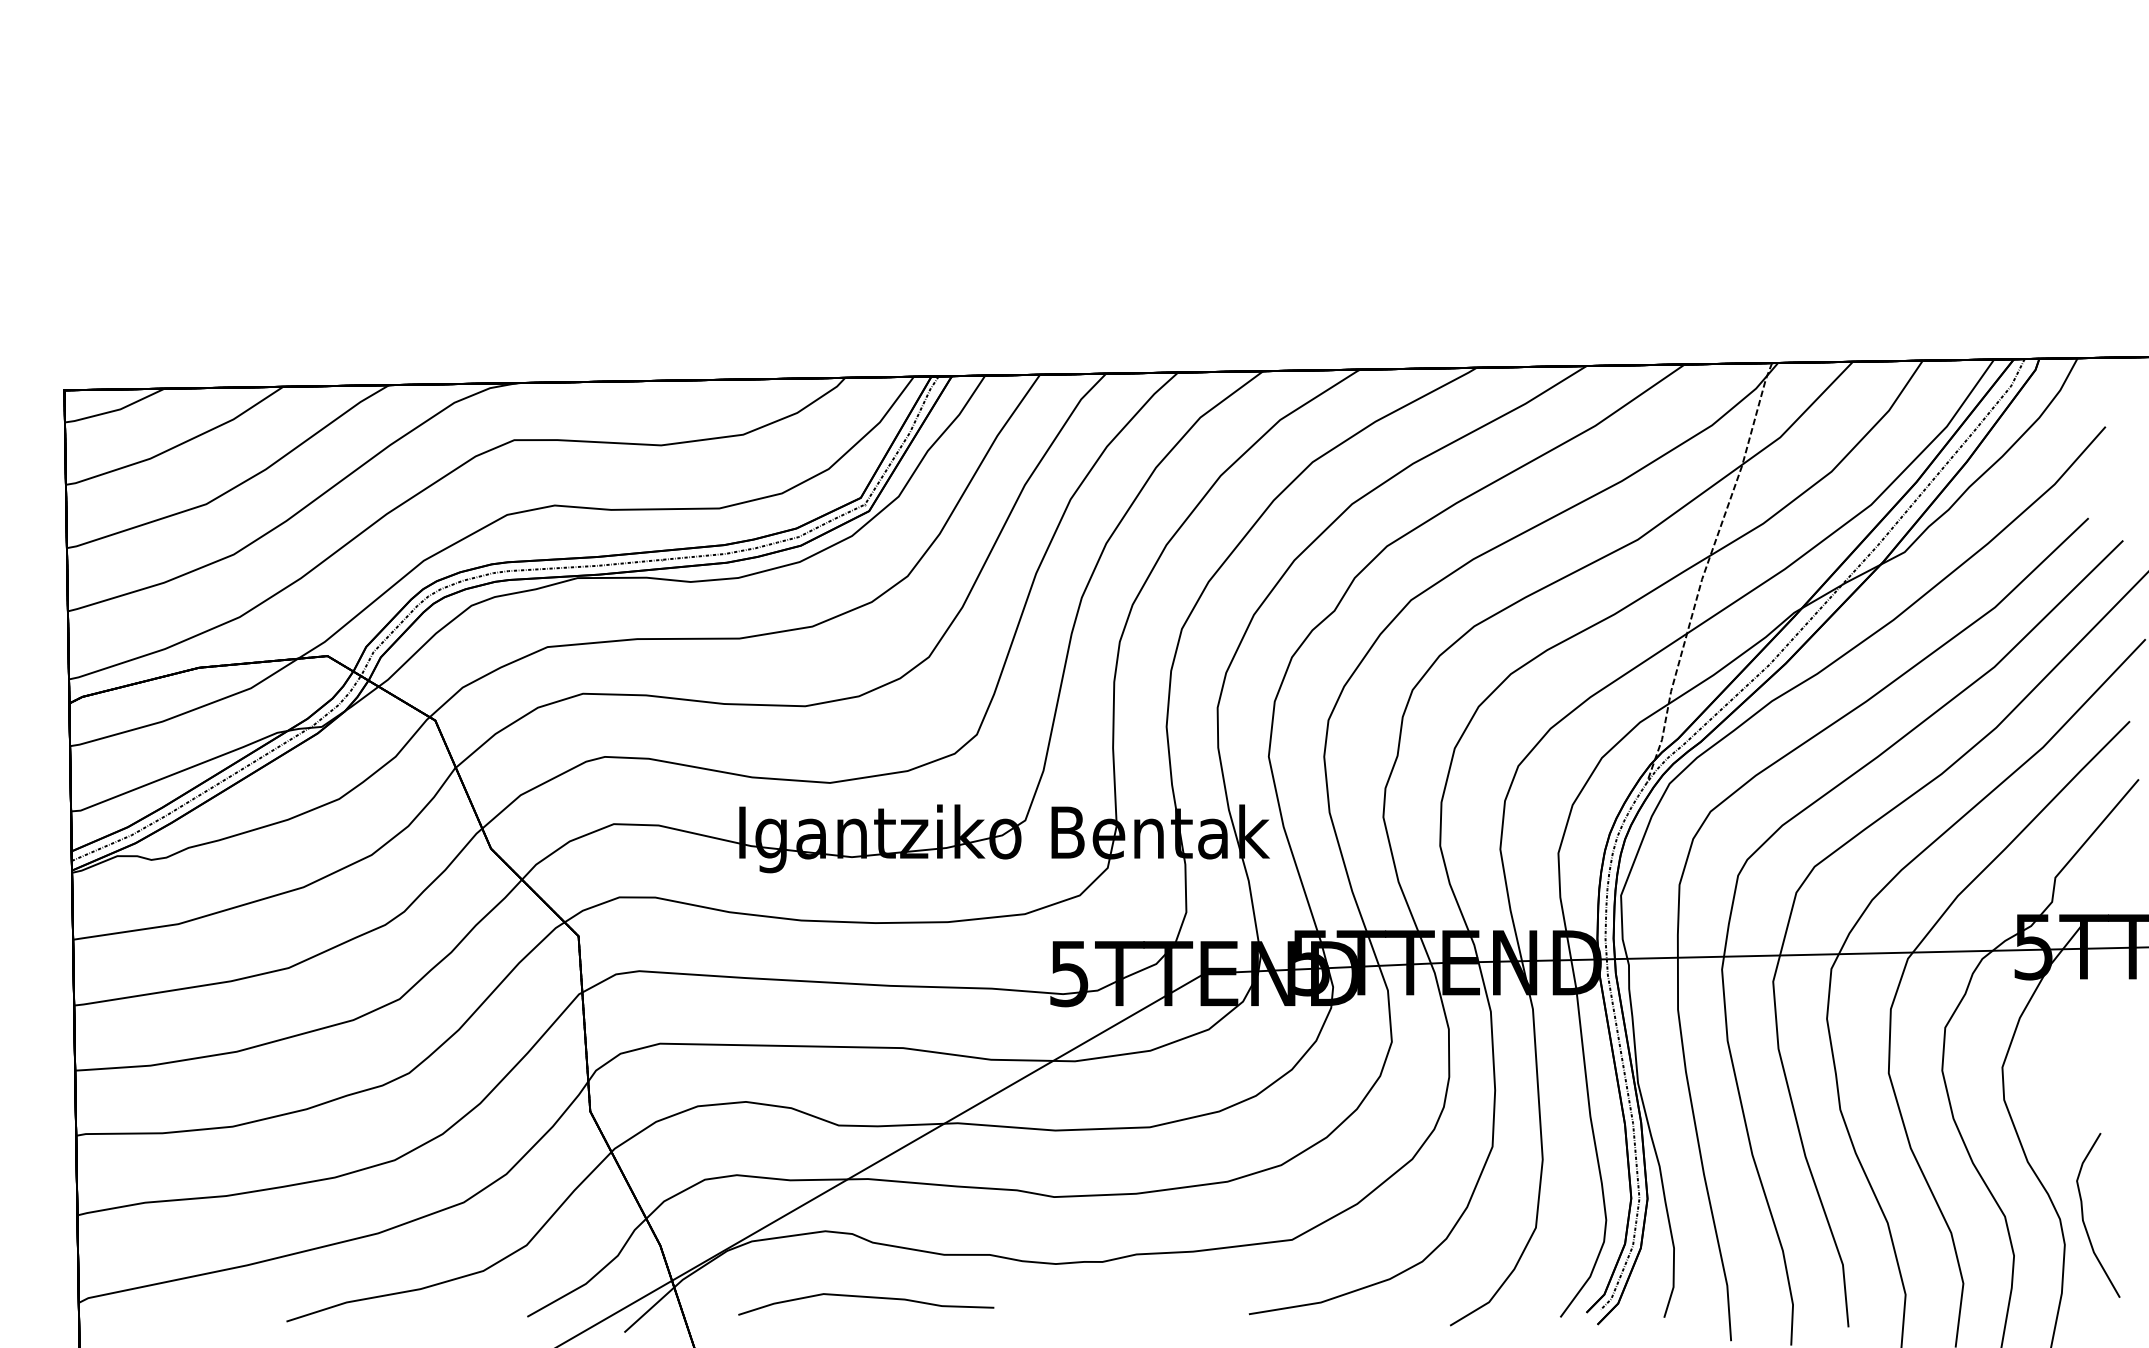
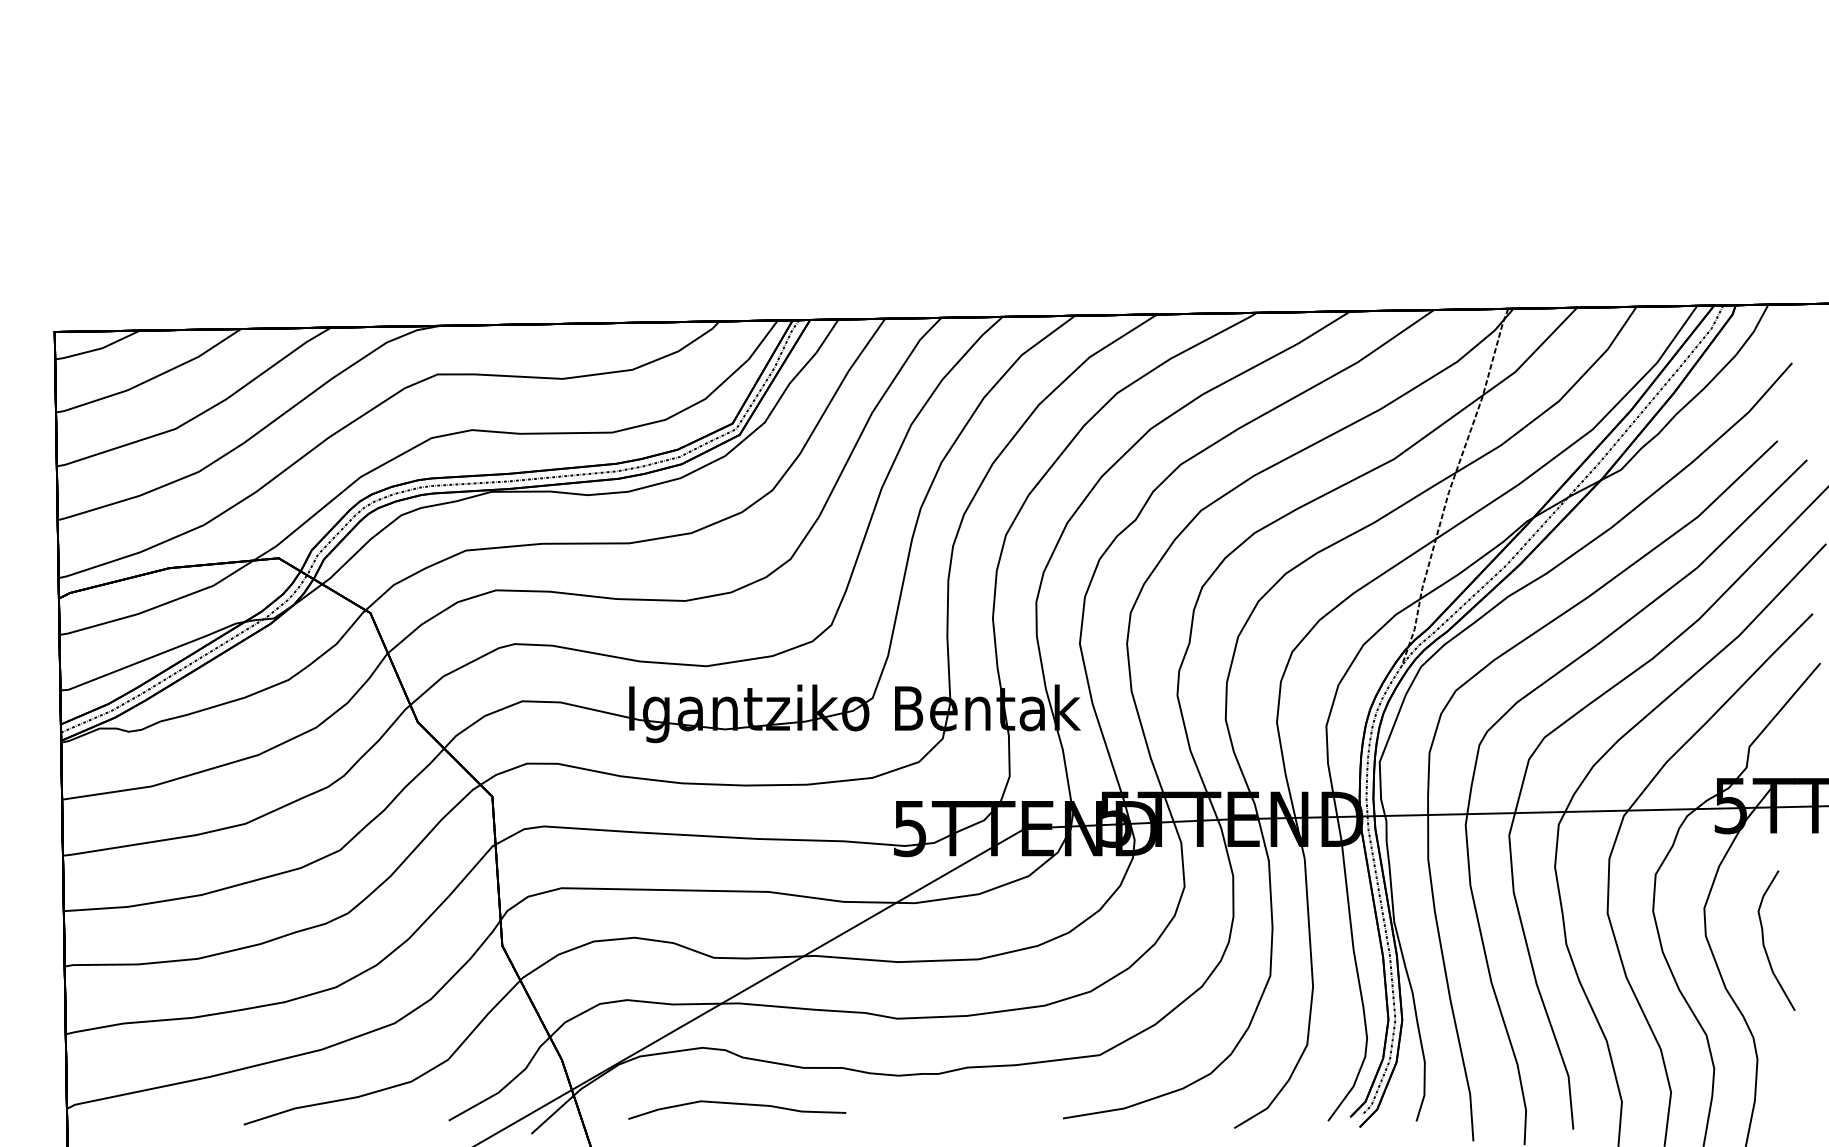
curve: (2083, 1215) -> (1763, 940), moved

